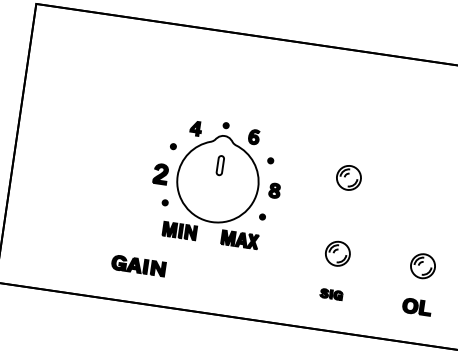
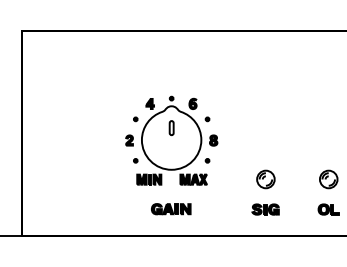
part: (160, 174) -> (129, 140), size x0.71
part: (348, 177) -> (265, 123), removed
part: (138, 266) -> (171, 209), moved
part: (331, 294) -> (265, 209), size x1.67

